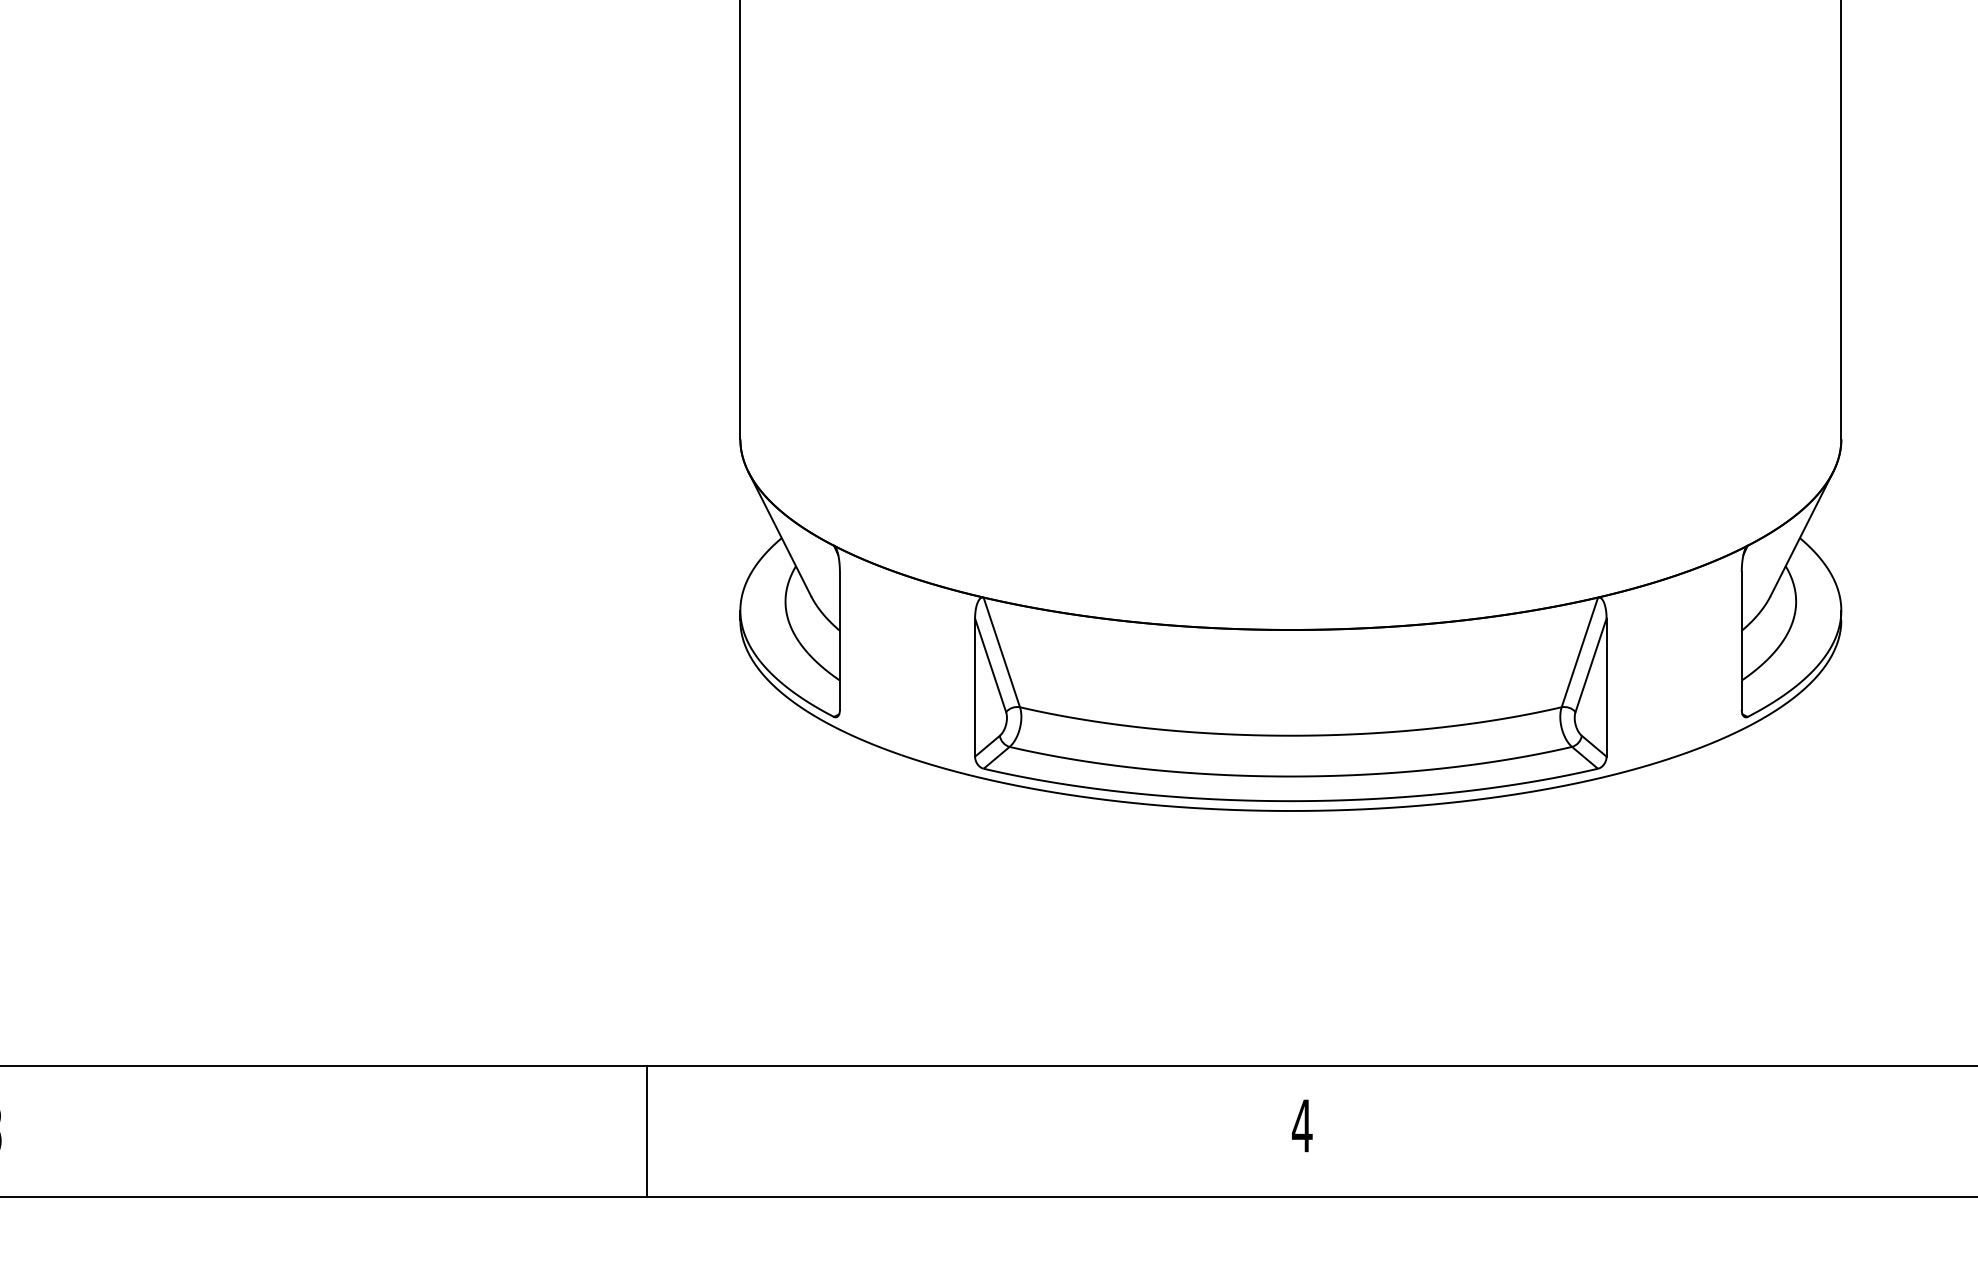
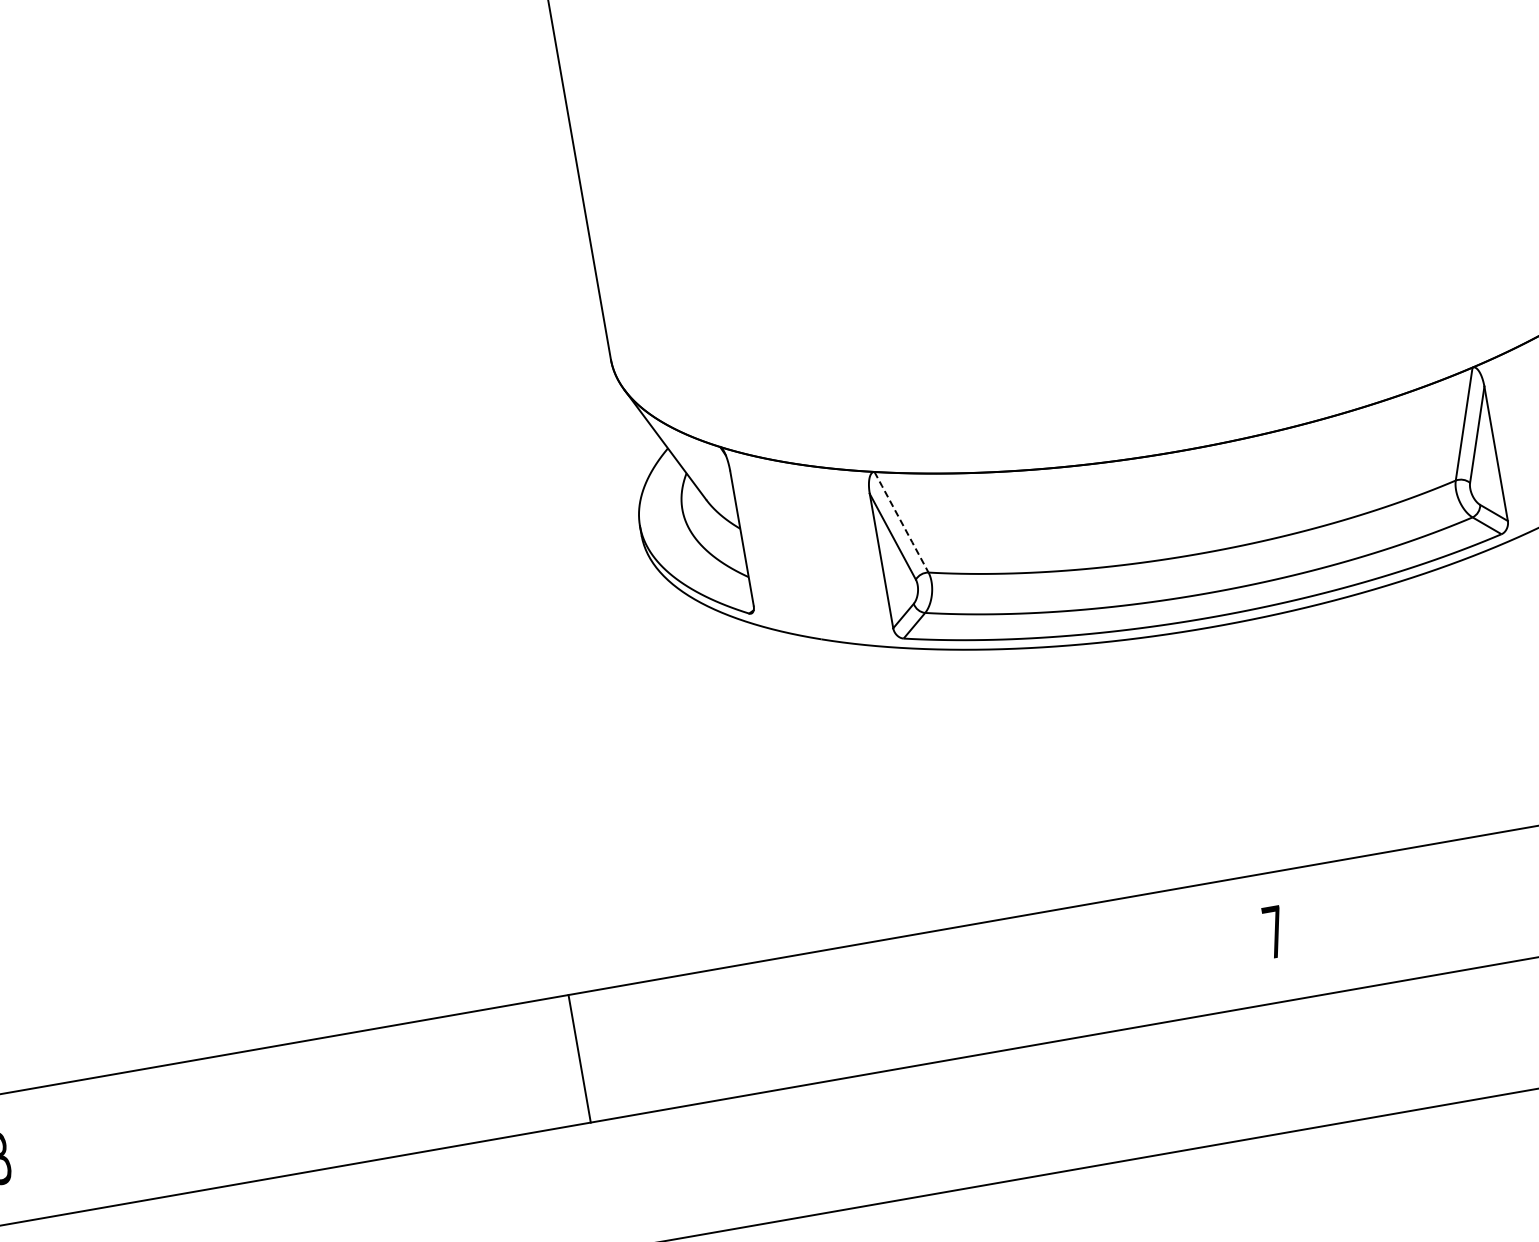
line: (1001, 652) -> (901, 522), solid -> dashed
text: (1302, 1125) -> (1274, 931), 4 -> 7
line: (646, 1130) -> (579, 1057), moved

